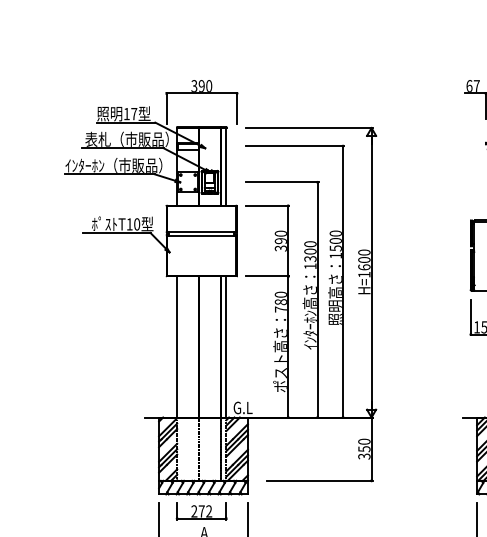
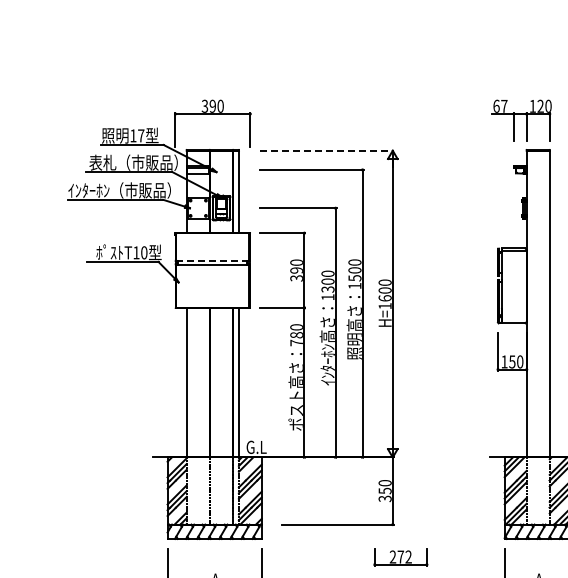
line: (309, 127) -> (327, 150), solid -> dashed
line: (201, 231) -> (212, 260), solid -> dashed
part: (201, 511) -> (400, 557), moved

